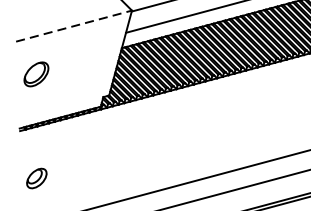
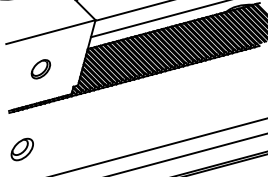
line: (74, 25) -> (51, 31), dashed -> solid
part: (35, 74) -> (40, 69), moved
part: (35, 178) -> (21, 149), size x1.43

